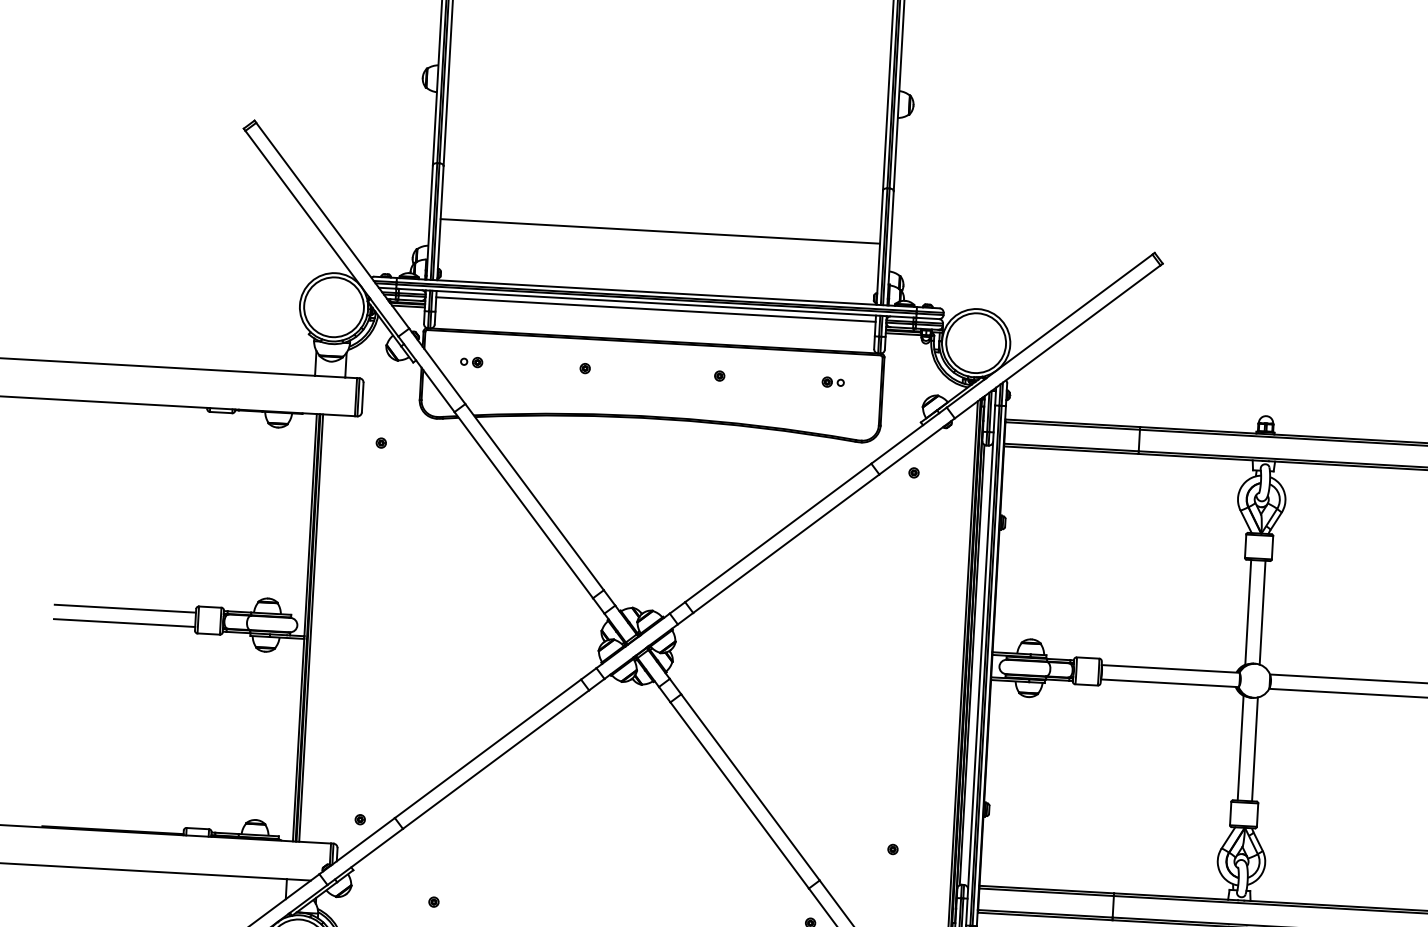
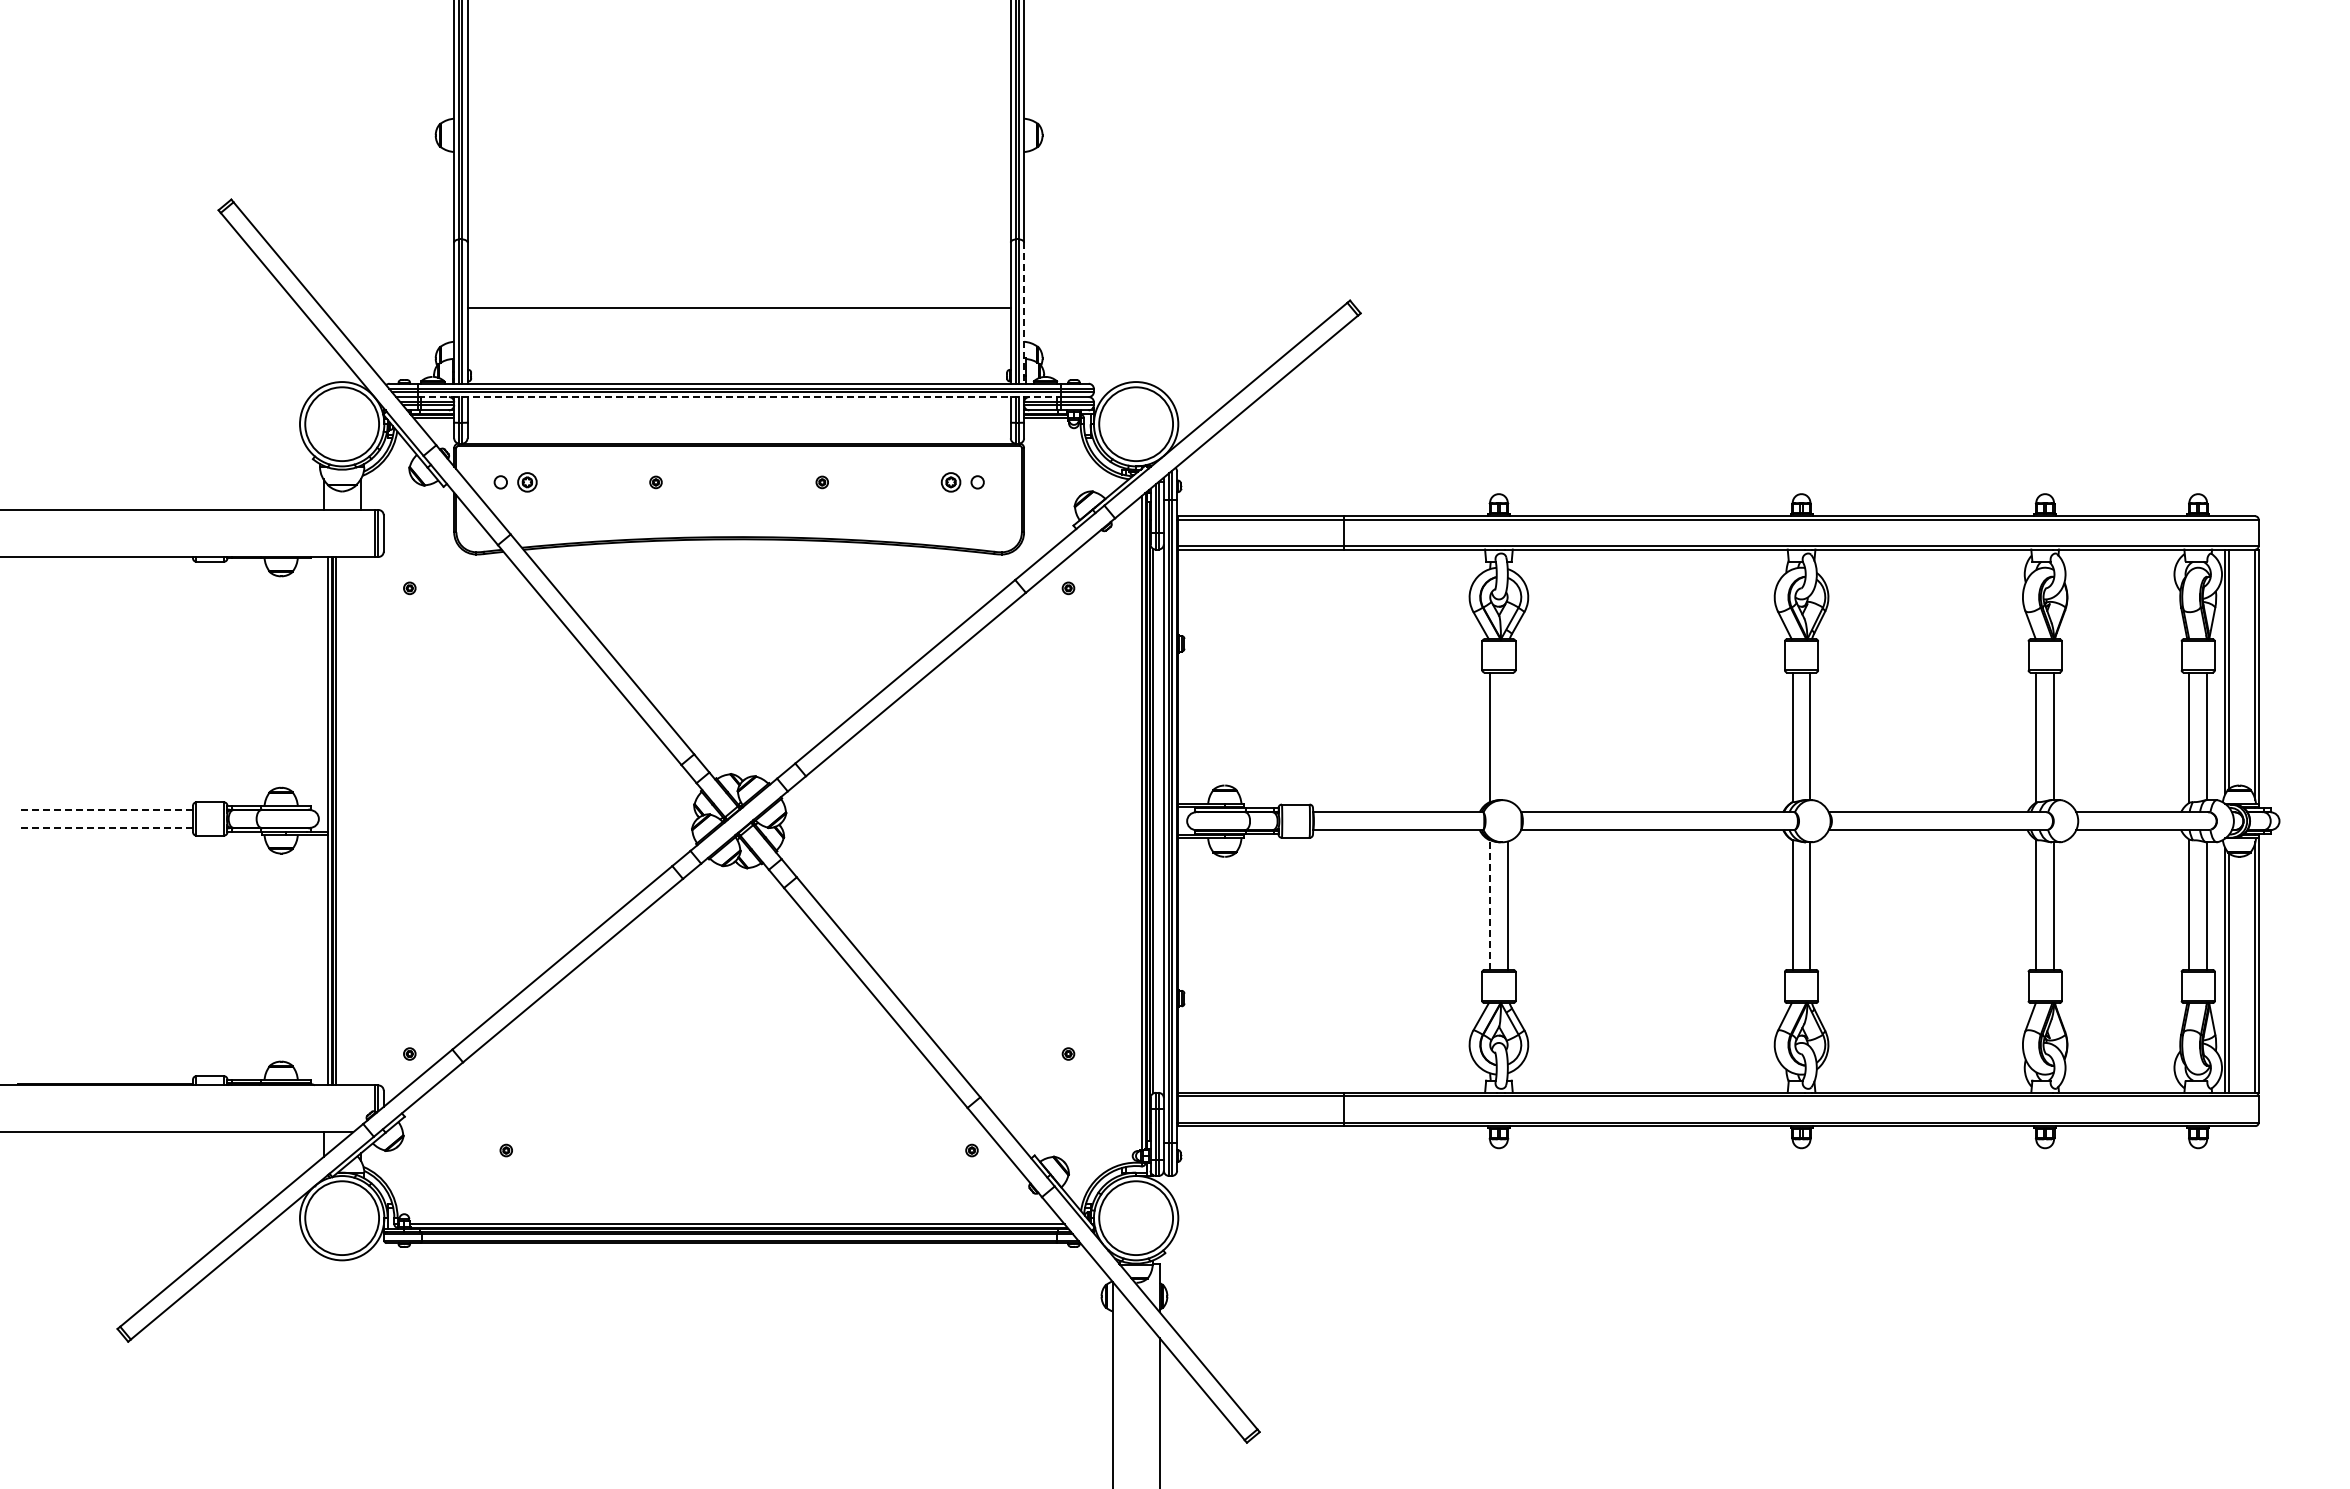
line: (890, 248) -> (1024, 313), solid -> dashed
line: (656, 303) -> (739, 397), solid -> dashed
line: (655, 309) -> (738, 404), removed
part: (471, 362) -> (515, 482), size x1.6
part: (833, 382) -> (962, 482), size x1.6
line: (125, 609) -> (105, 810), solid -> dashed
line: (1262, 612) -> (1507, 736), removed
line: (124, 622) -> (105, 827), solid -> dashed
line: (1240, 748) -> (1490, 905), solid -> dashed

